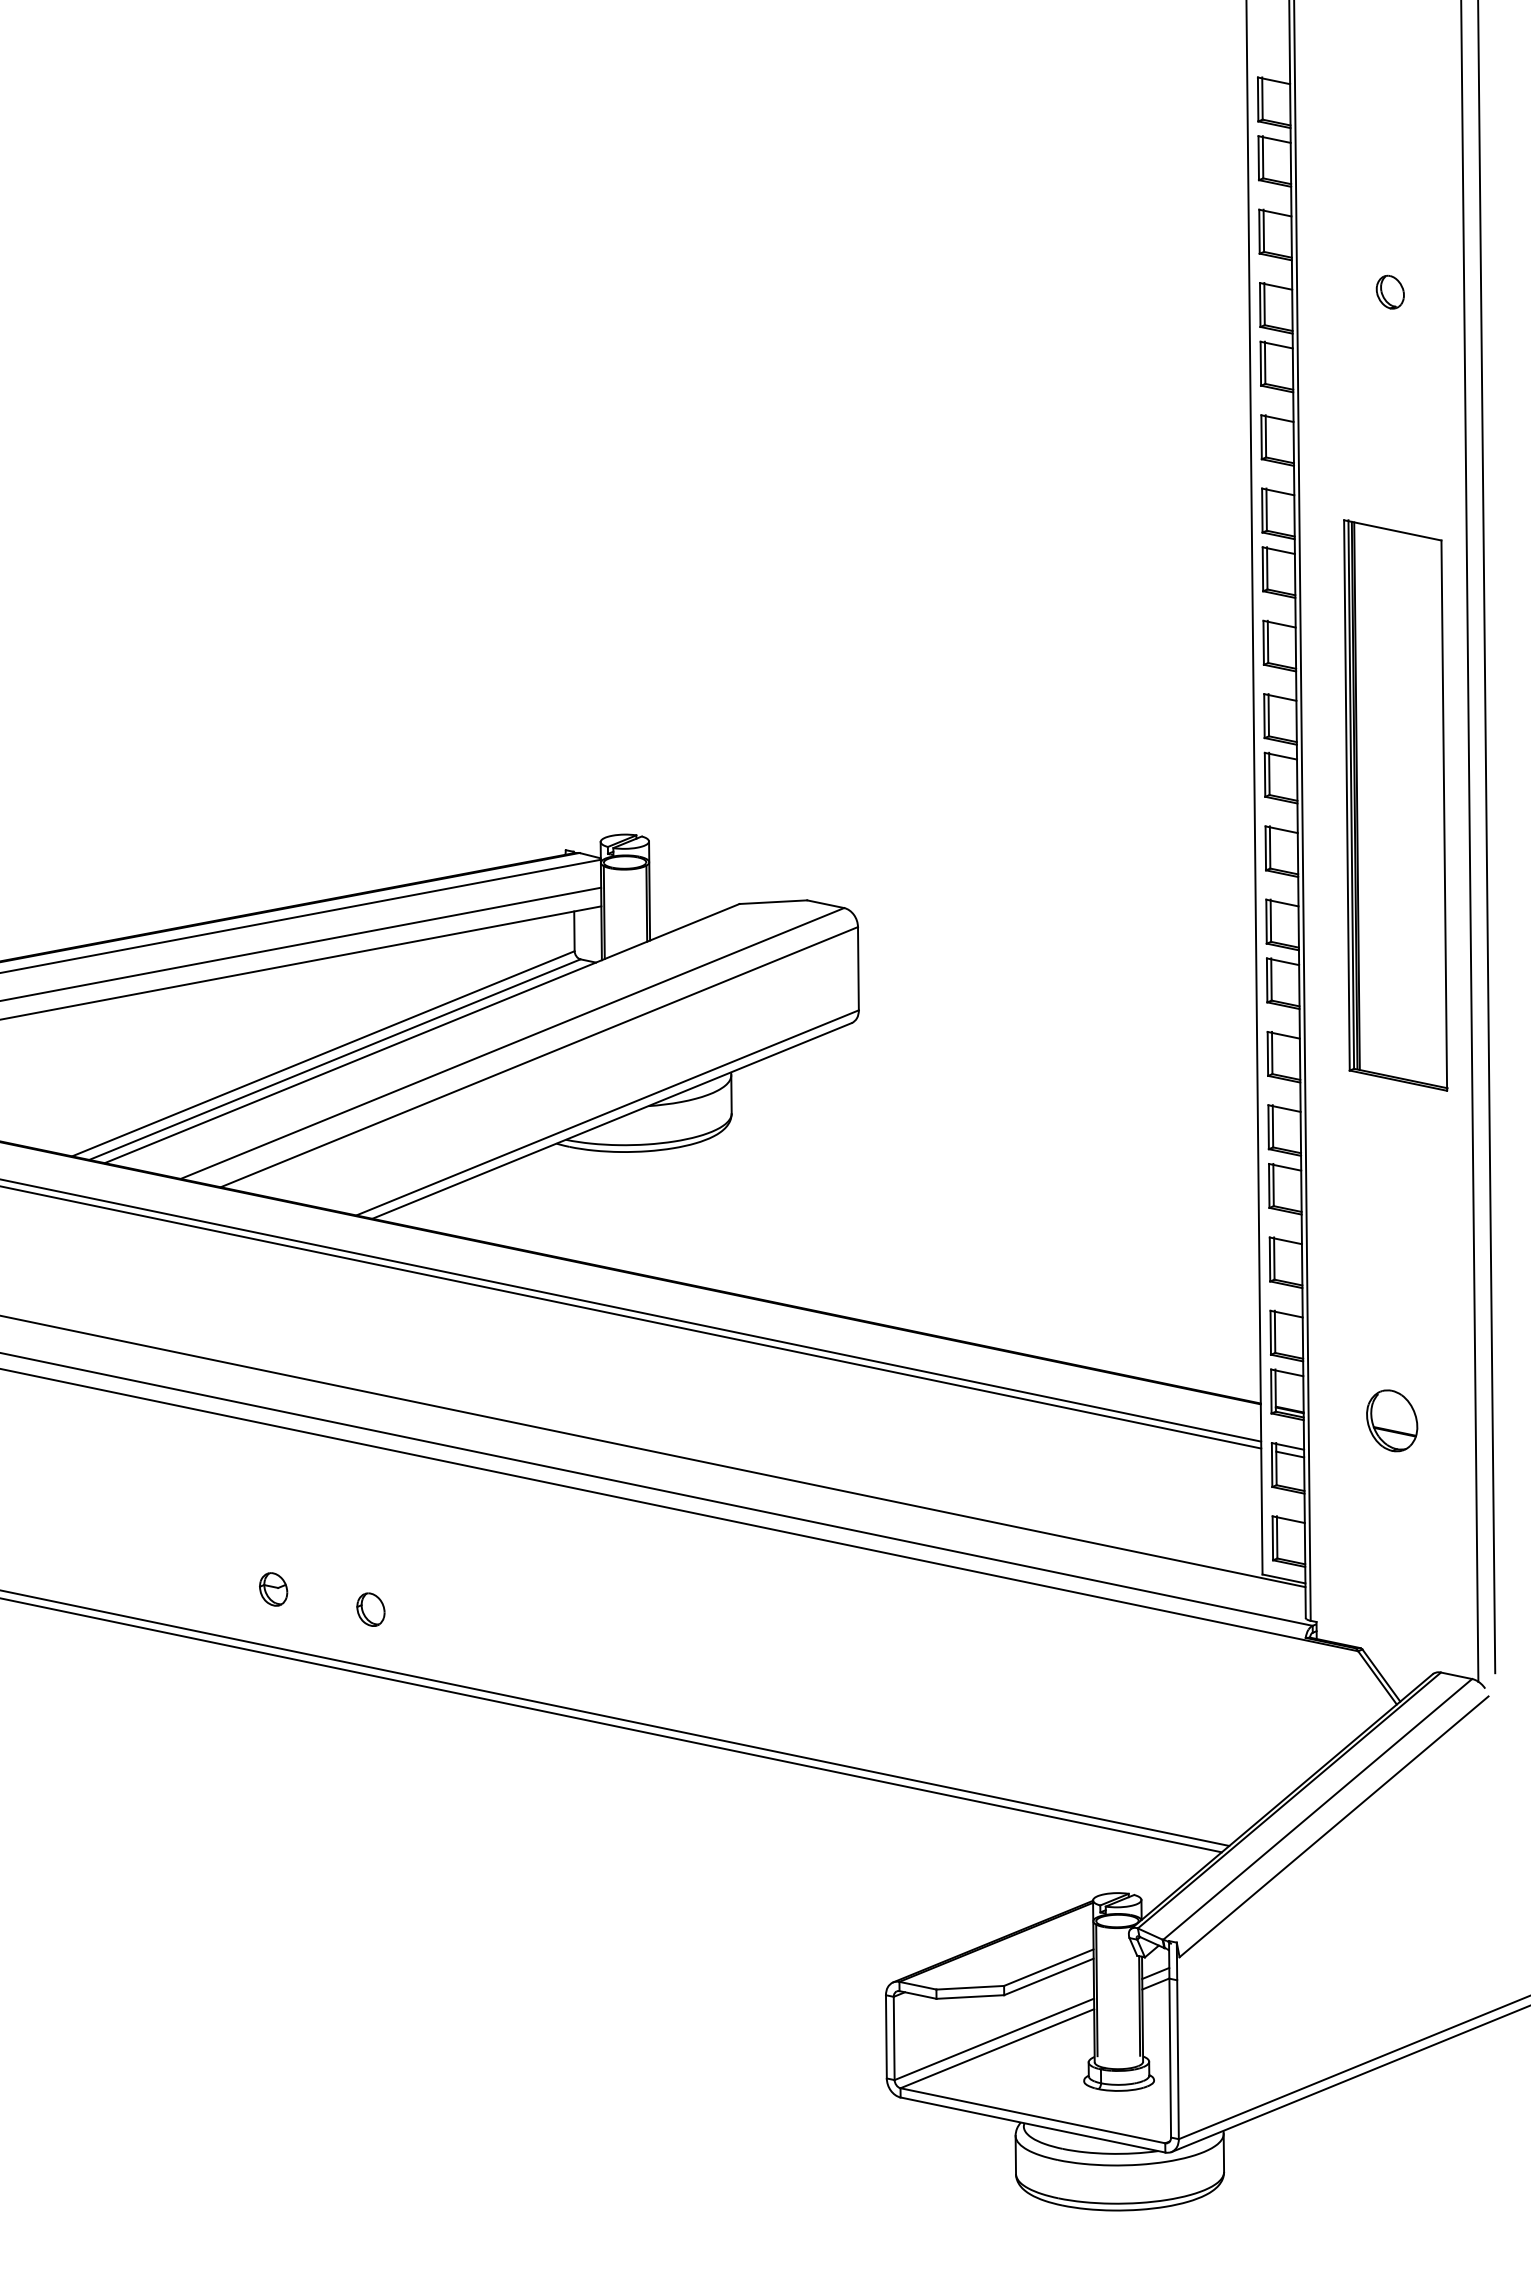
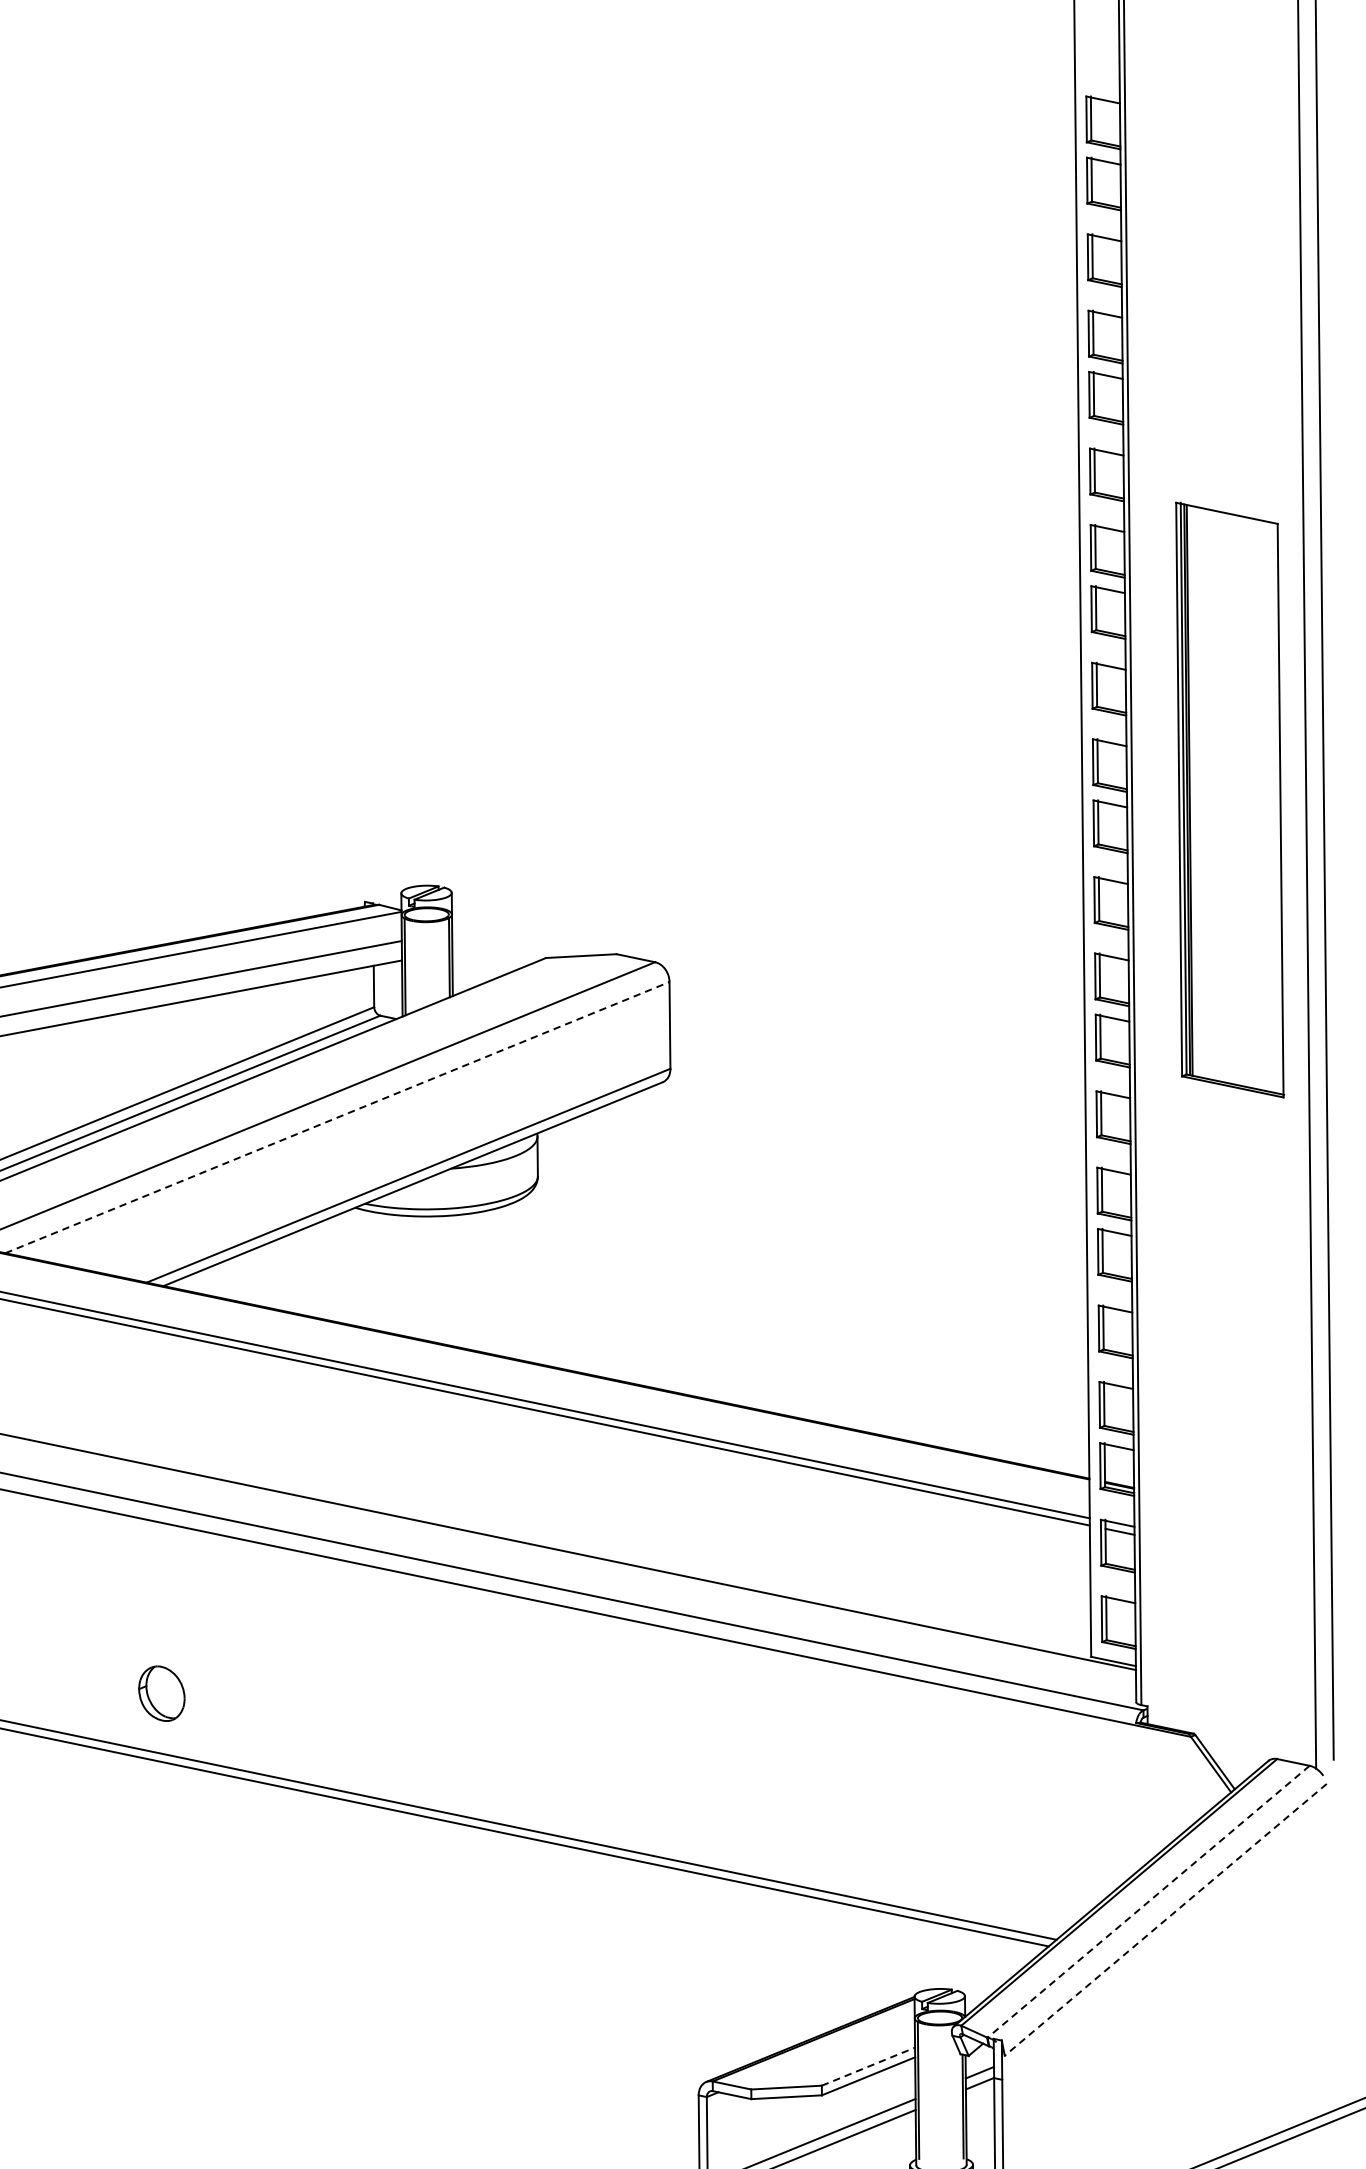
part: (1389, 291) -> (1223, 319), removed
part: (1395, 805) -> (1229, 800), moved
line: (539, 1056) -> (337, 1116), solid -> dashed
part: (1392, 1420) -> (1226, 1496), removed
part: (273, 1589) -> (60, 1672), removed
part: (370, 1609) -> (161, 1693), size x1.6
line: (1317, 1809) -> (1148, 1901), solid -> dashed
line: (1333, 1827) -> (1165, 1920), solid -> dashed
line: (1049, 1967) -> (869, 2066), solid -> dashed

